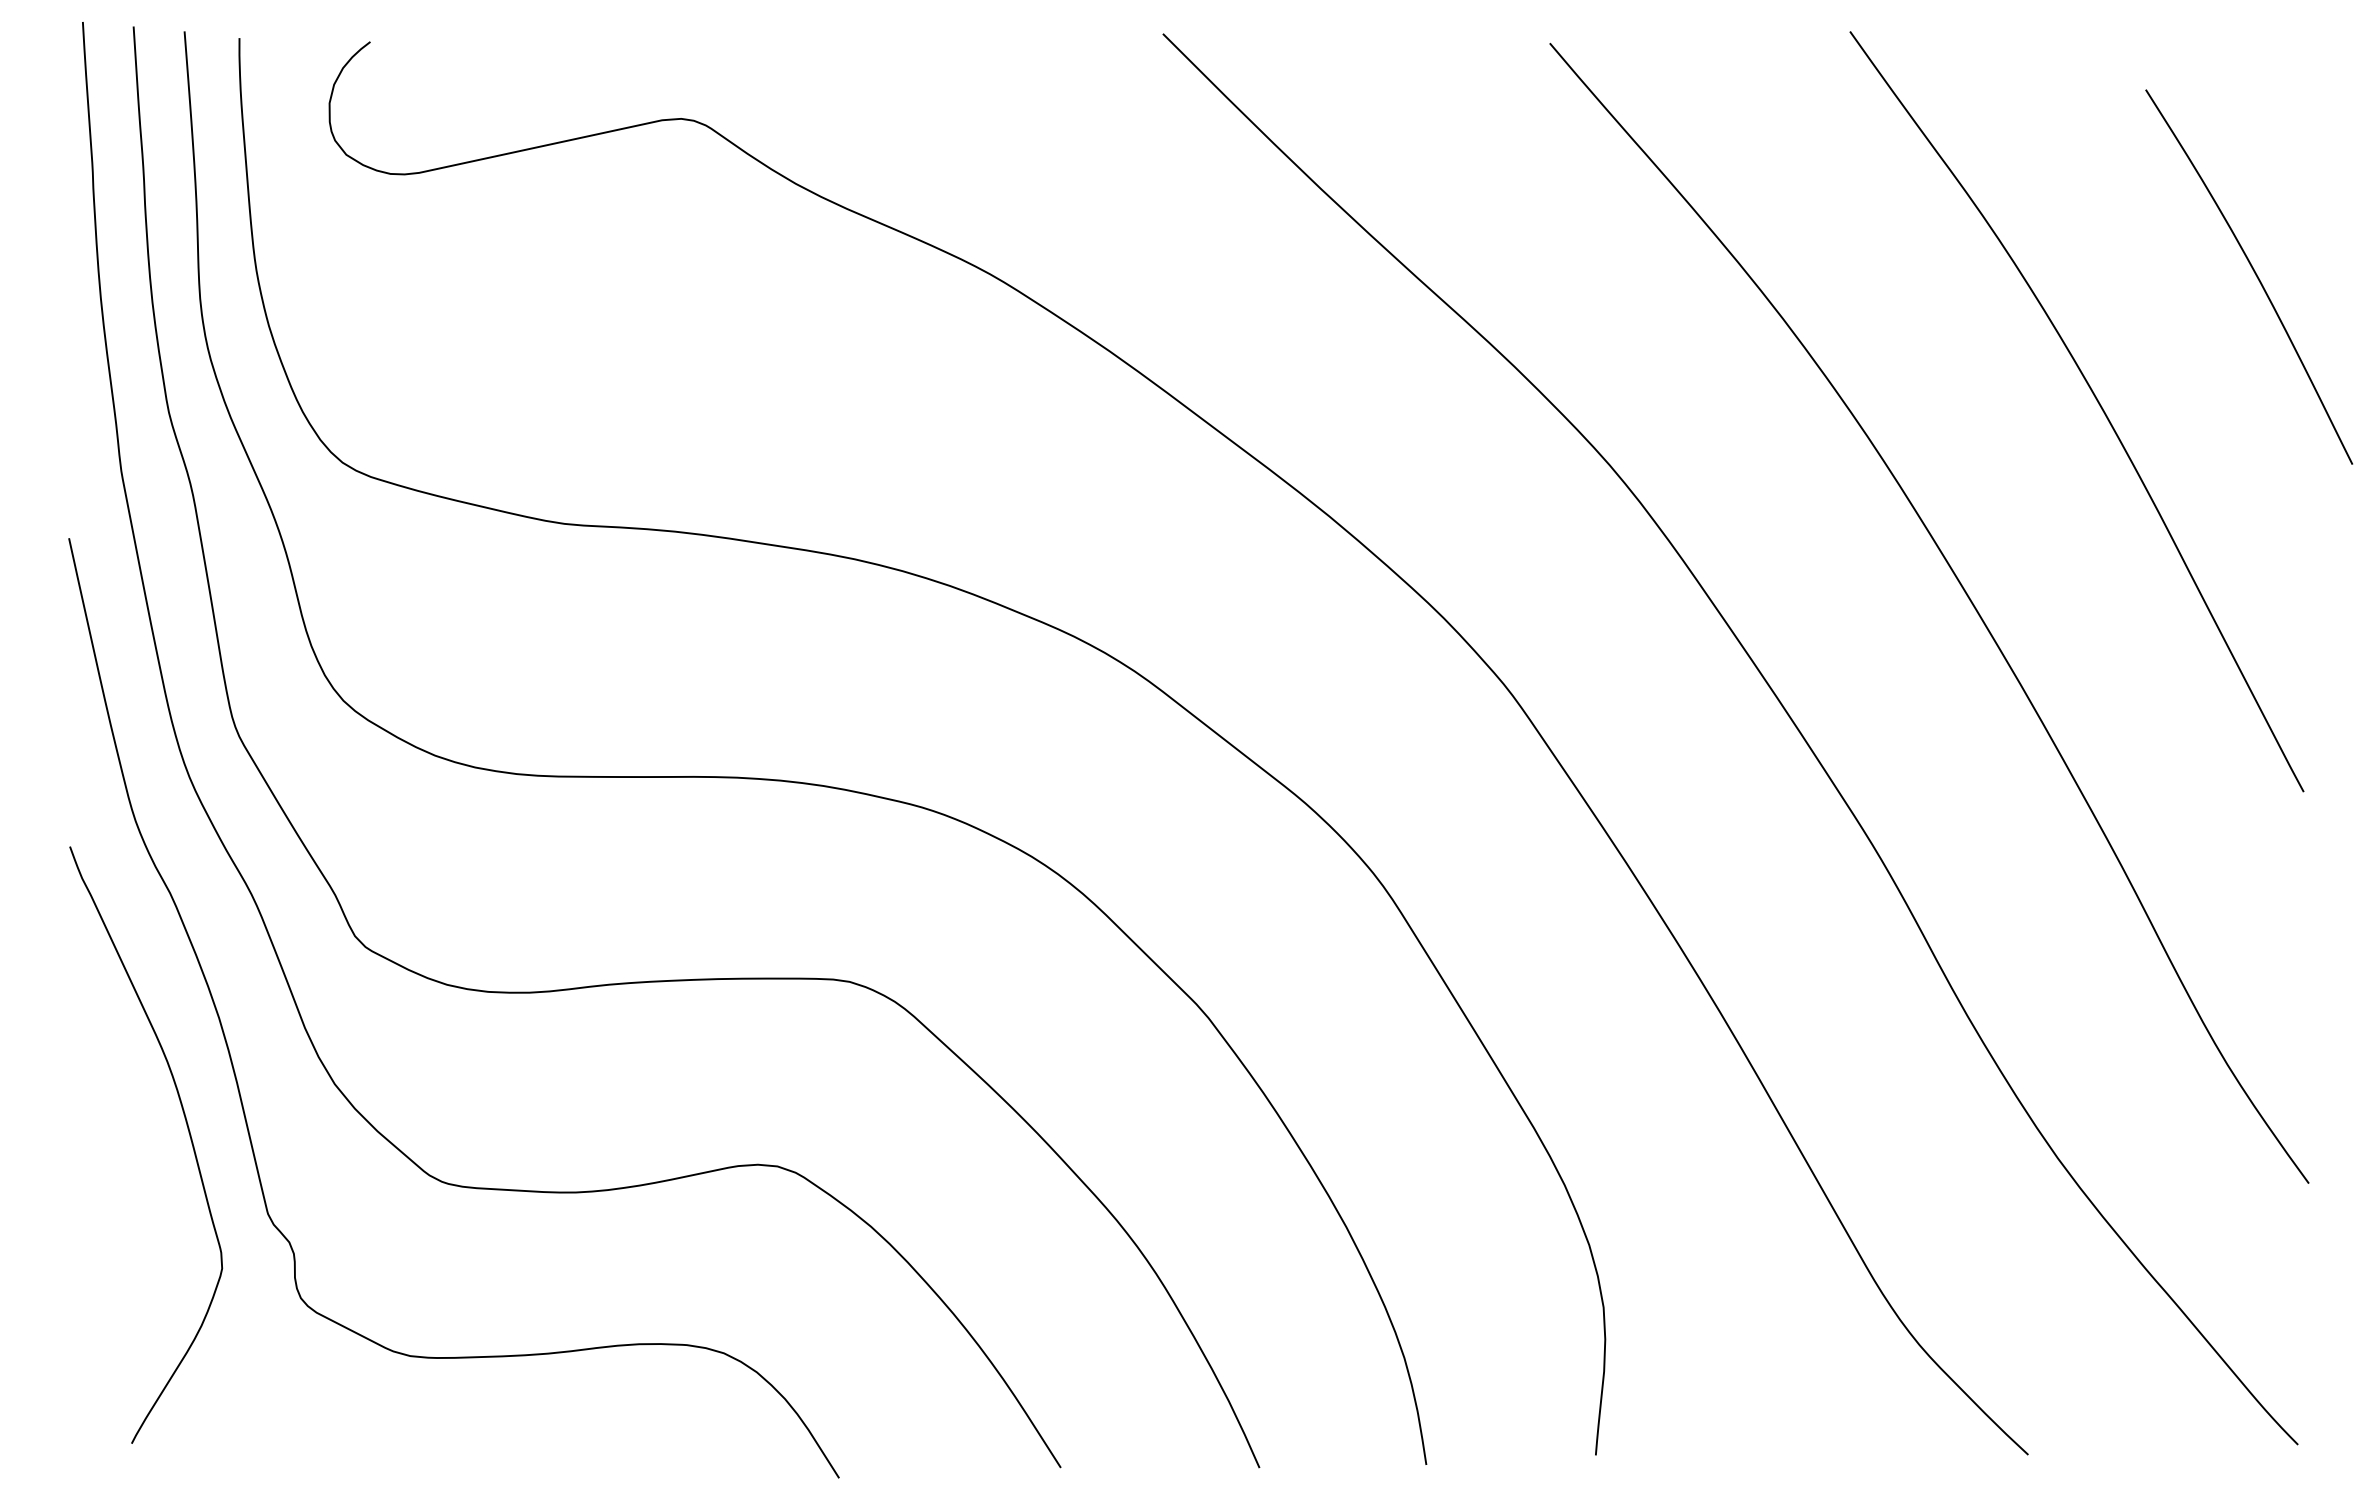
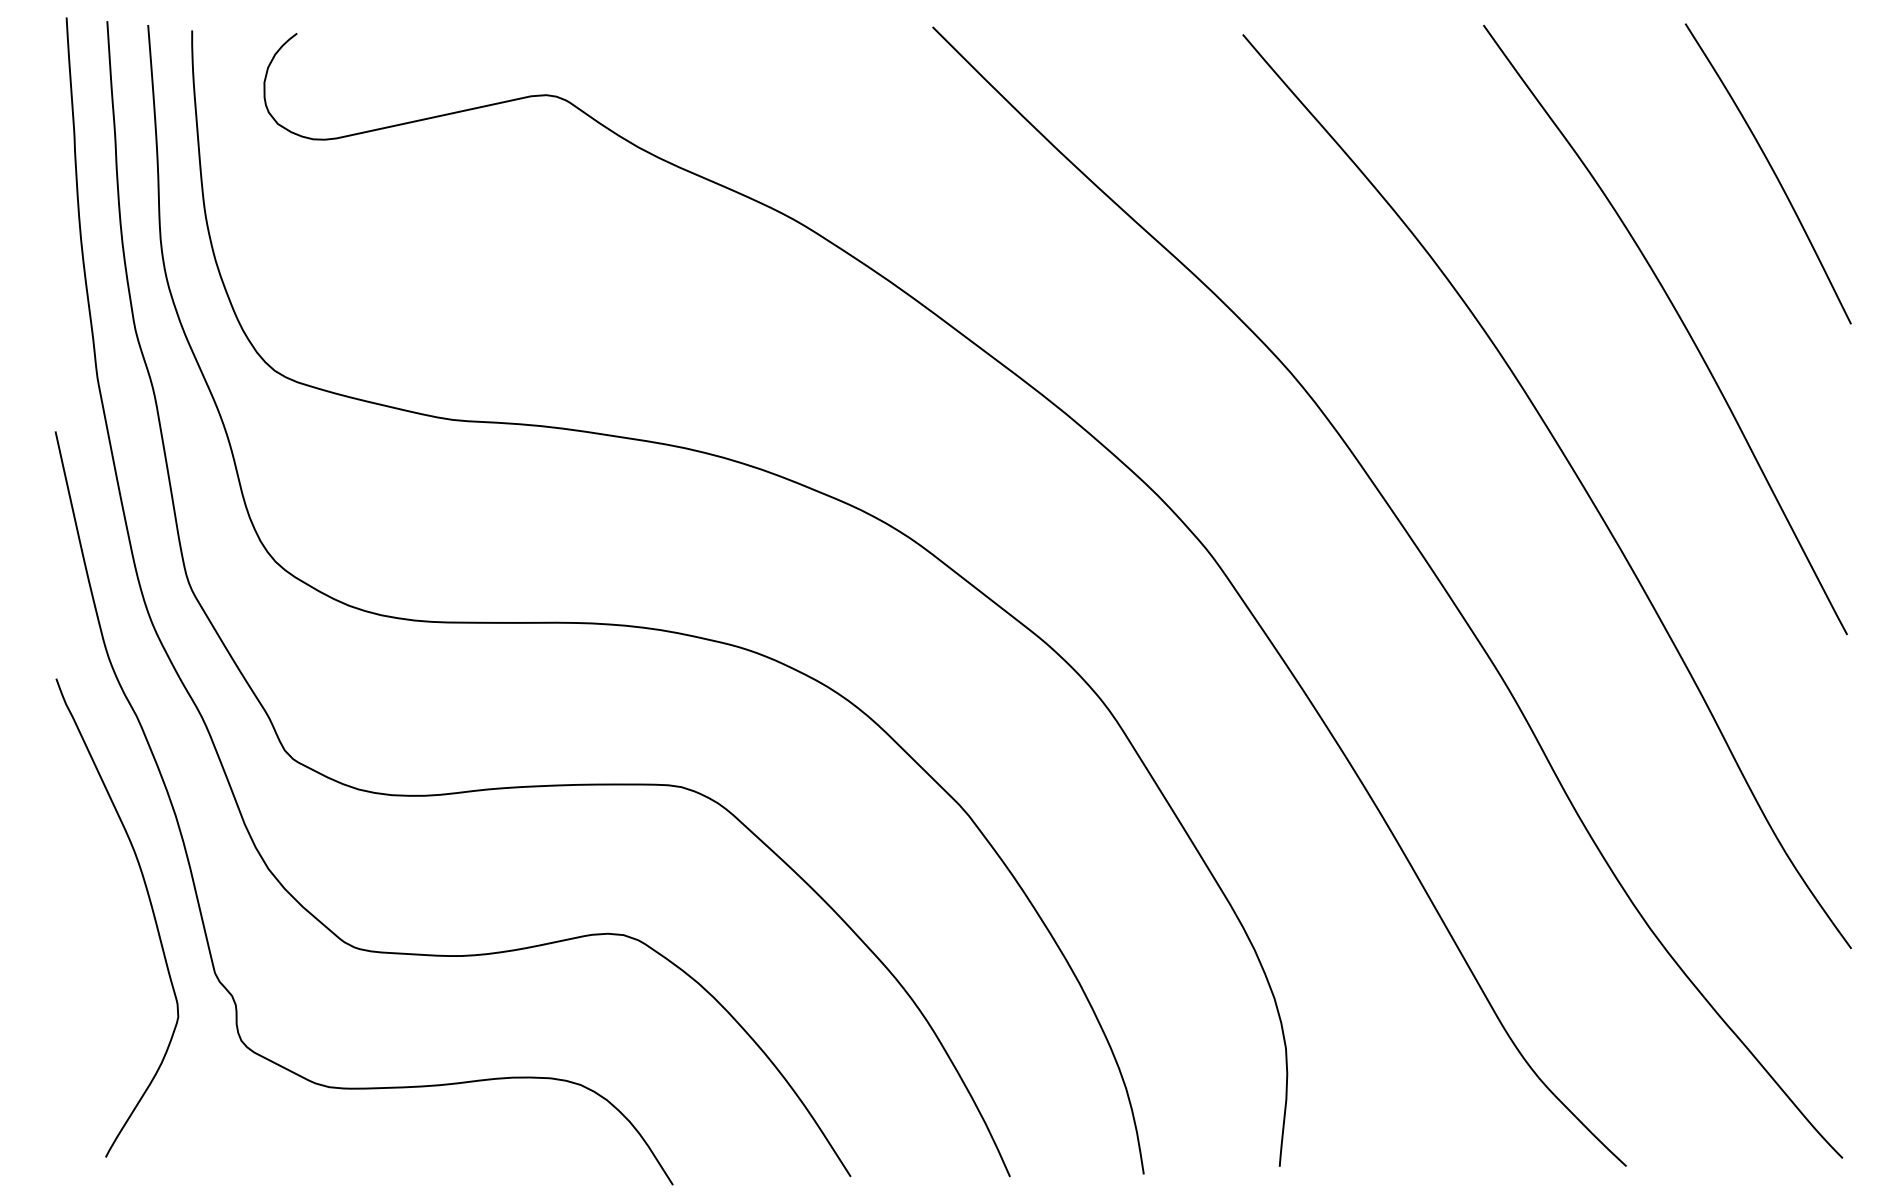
curve: (2254, 273) -> (1772, 171), moved

